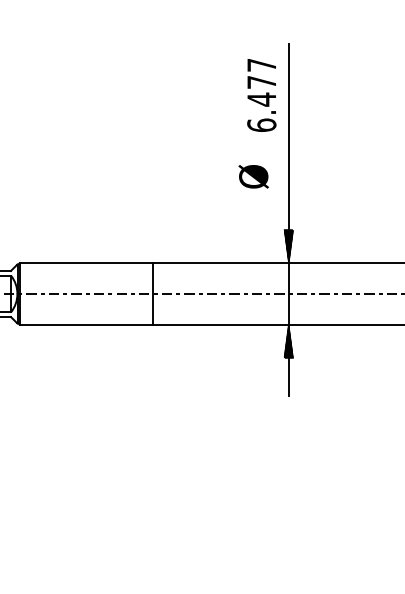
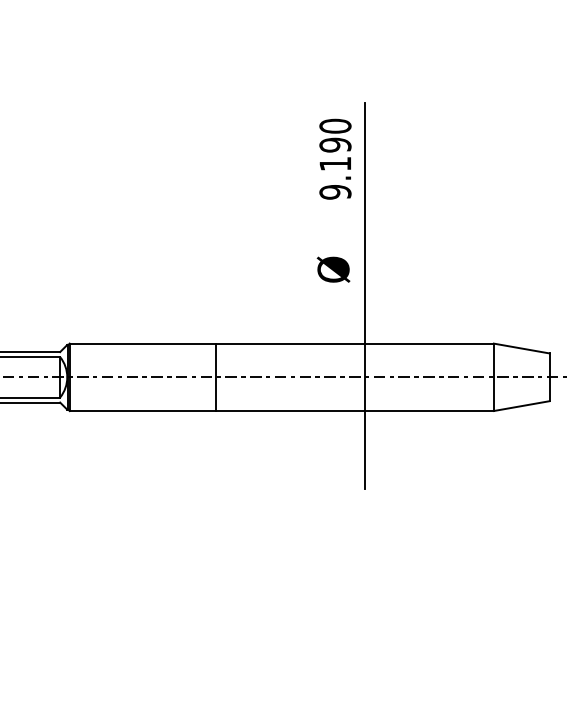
text: (261, 94) -> (335, 158), 6.477 -> 9.190
text: (253, 176) -> (333, 269), moved
hatch: (288, 246) -> (364, 325), removed
hatch: (288, 341) -> (364, 429), removed

